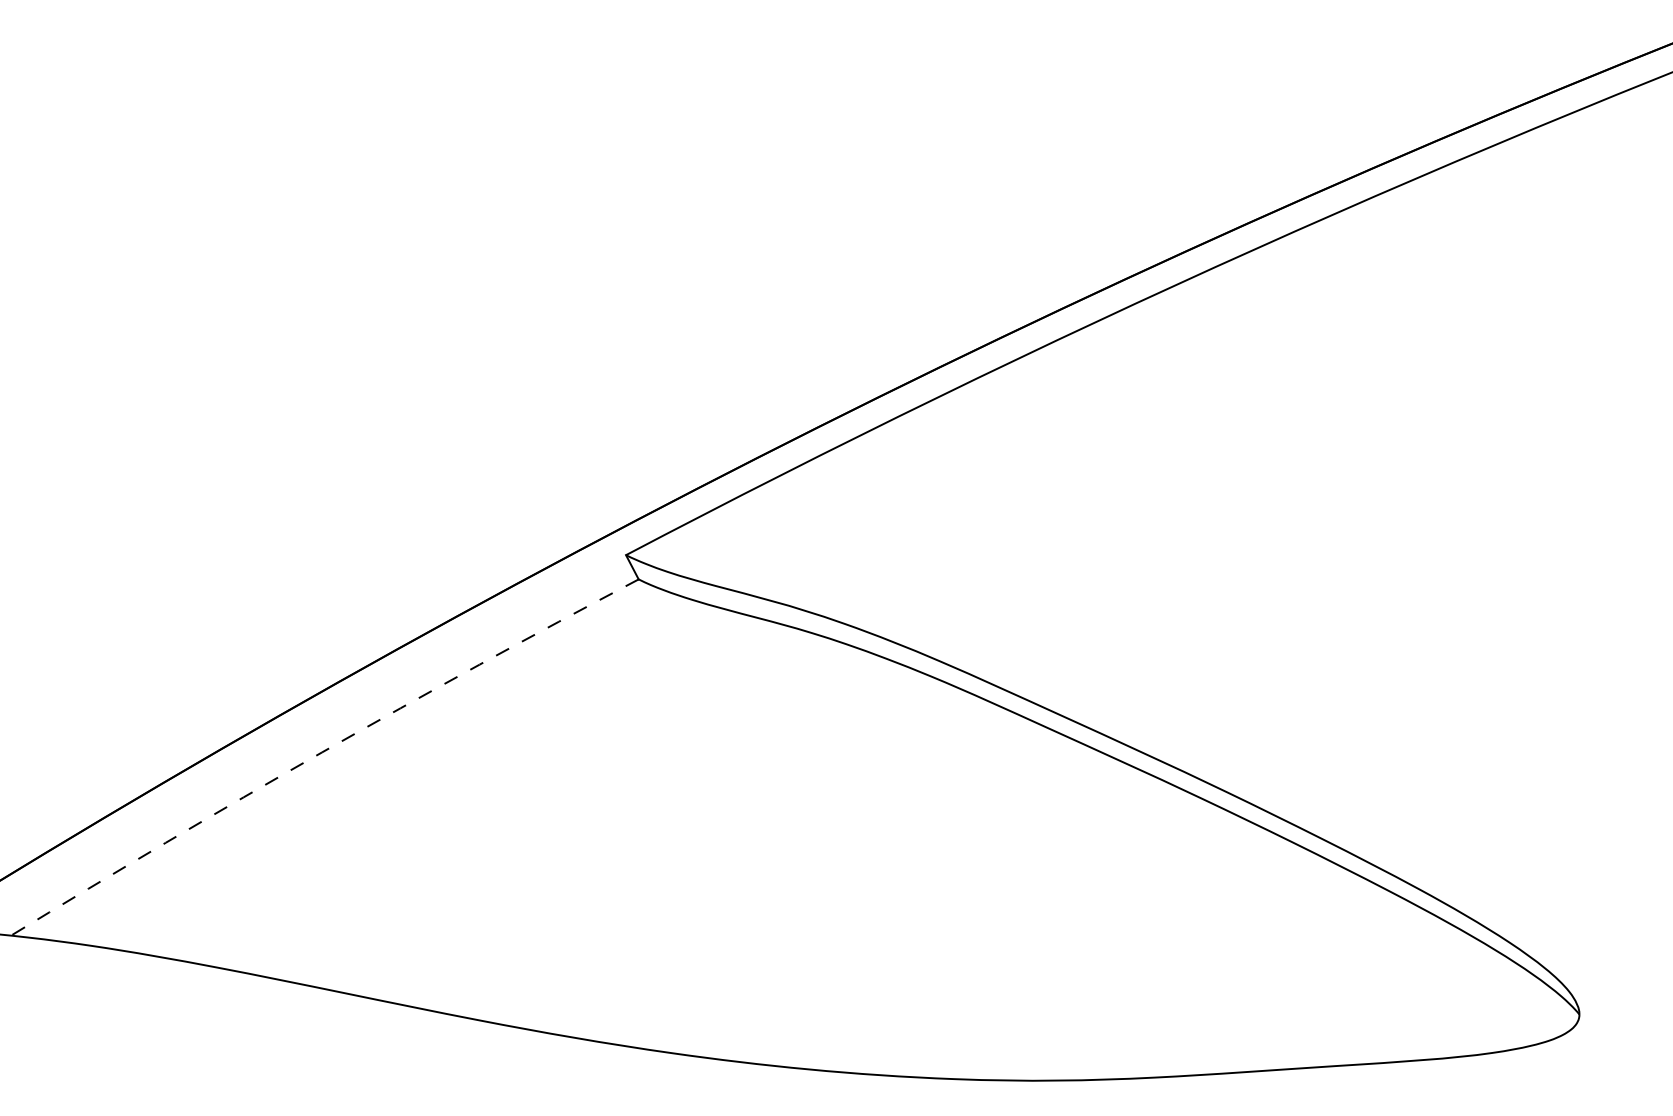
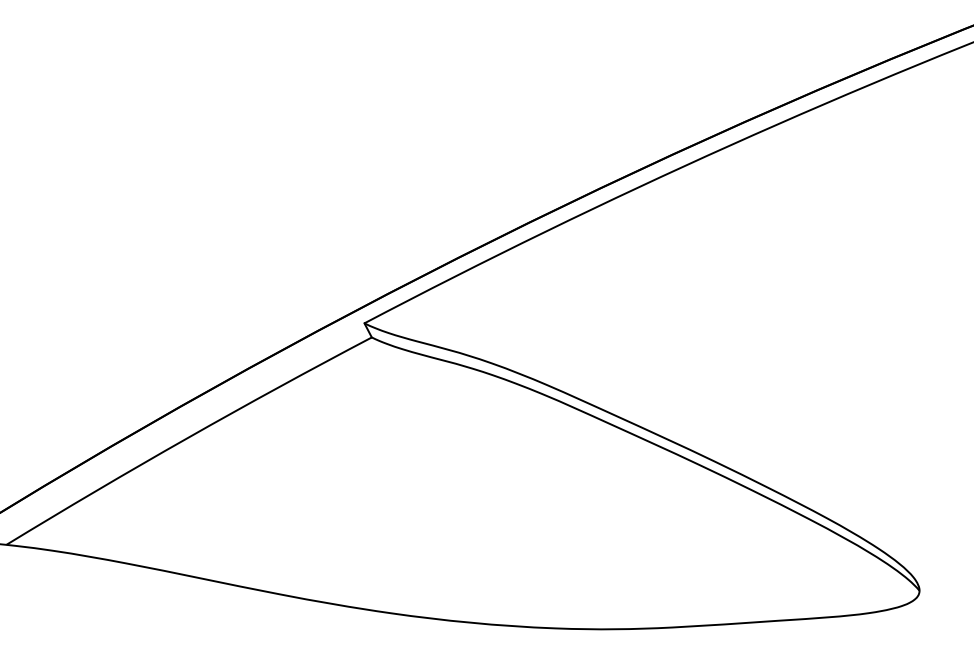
arc: (322, 752) -> (187, 438), dashed -> solid

